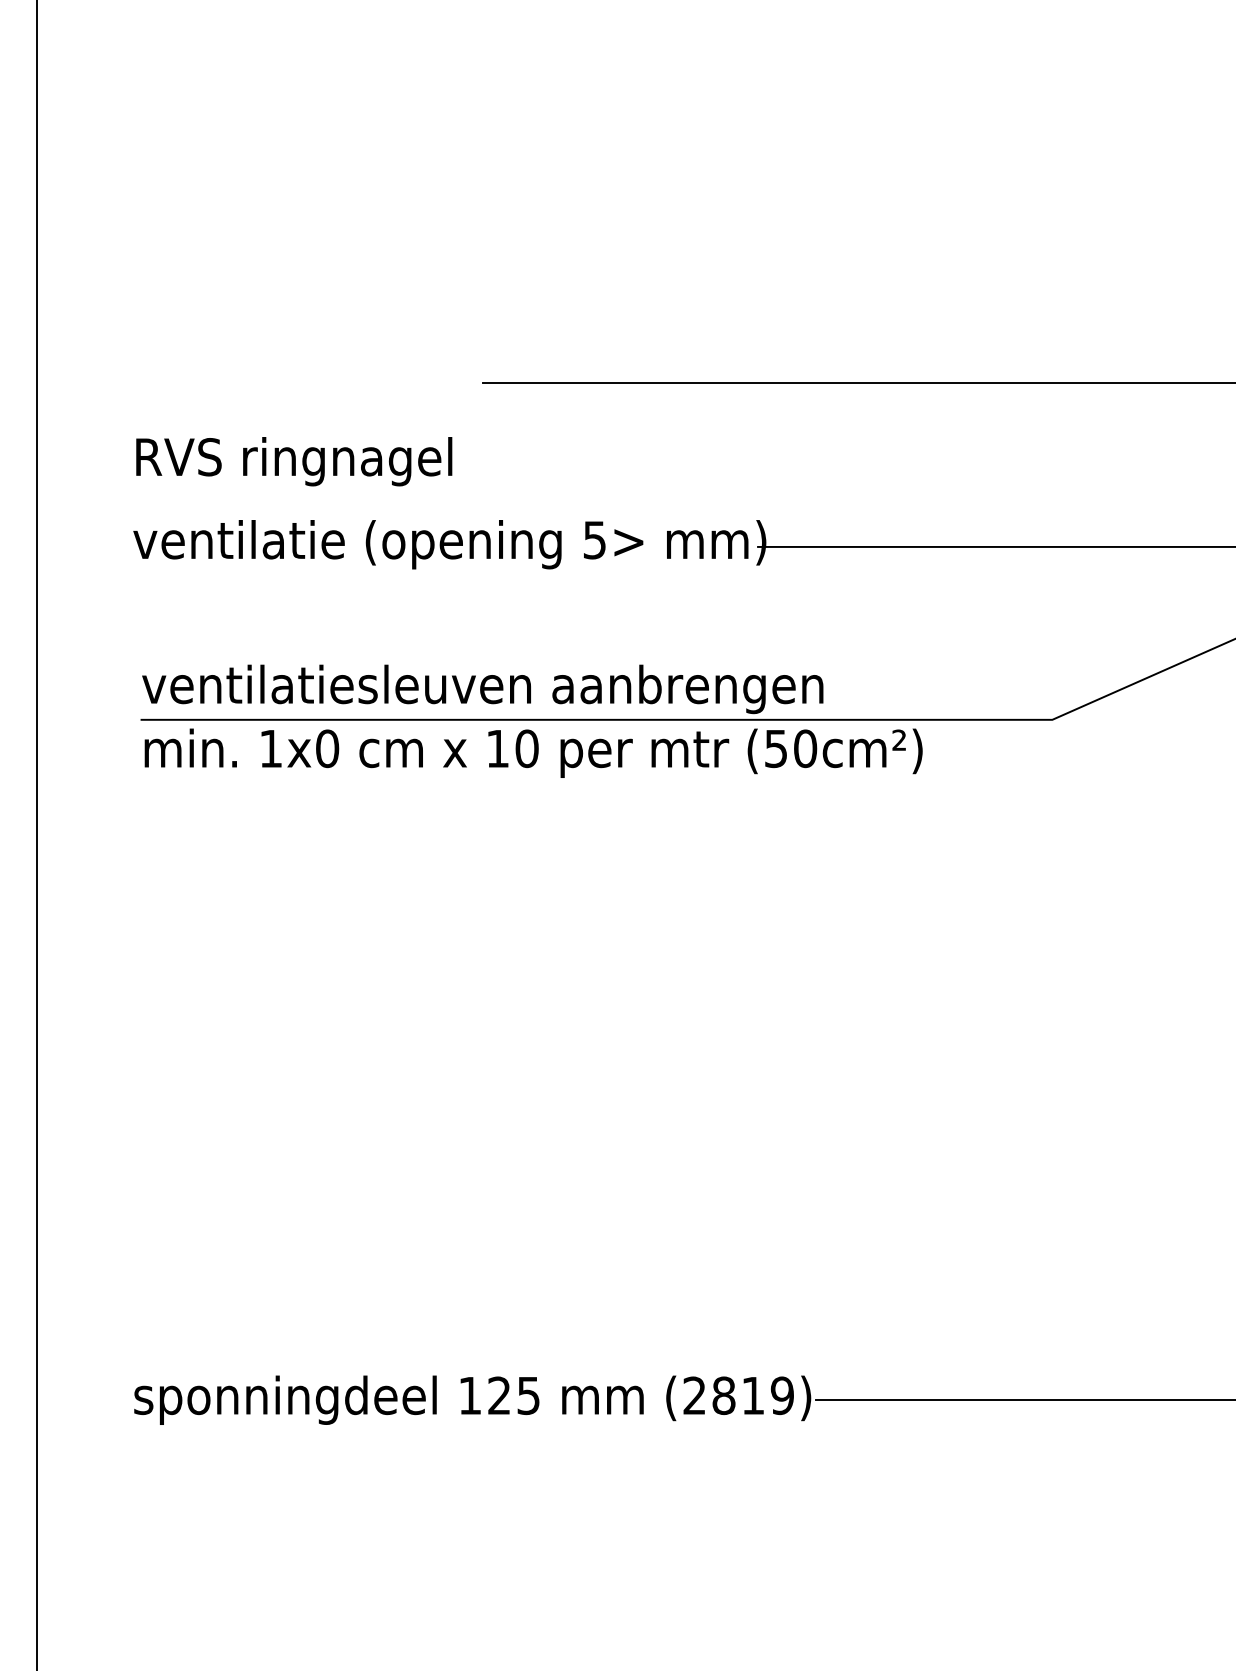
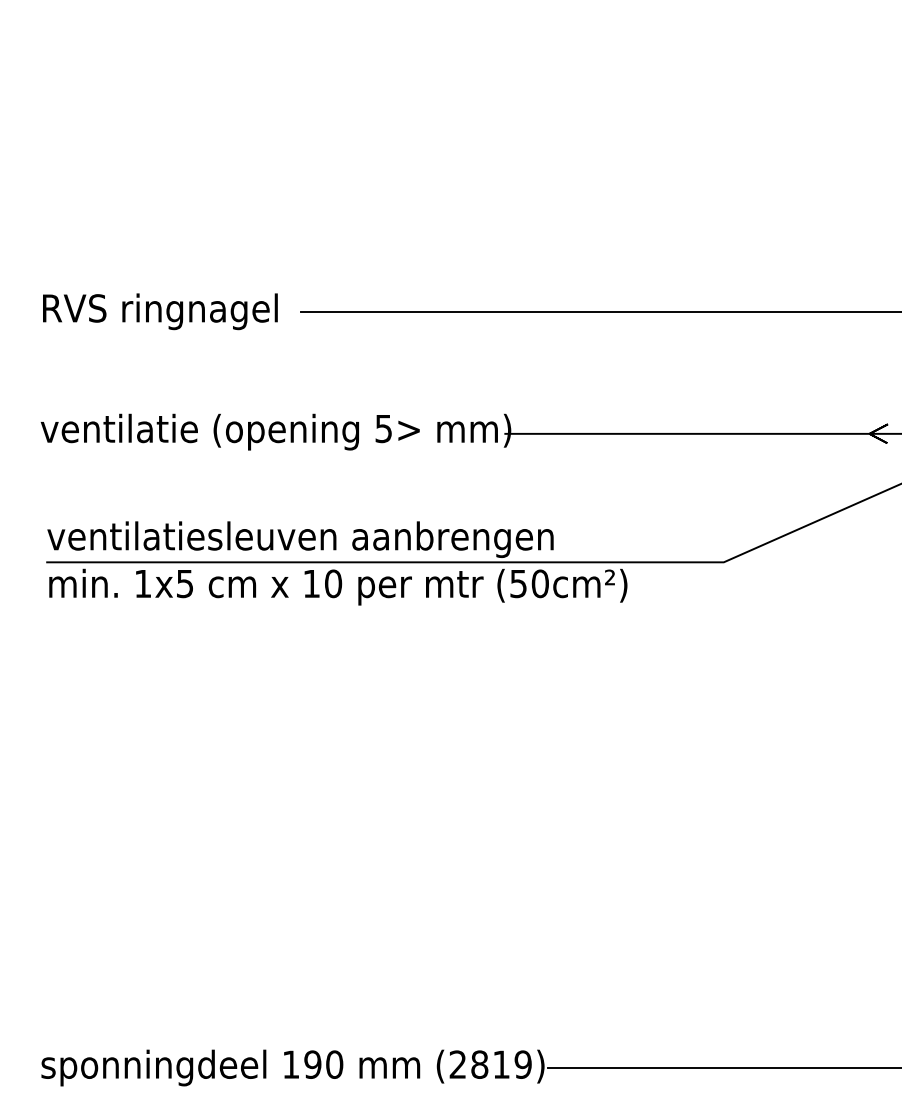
text: (294, 461) -> (160, 311), moved
text: (327, 748) -> (185, 583), 1x0 -> 1x5
text: (513, 1395) -> (323, 1064), 125 -> 190

